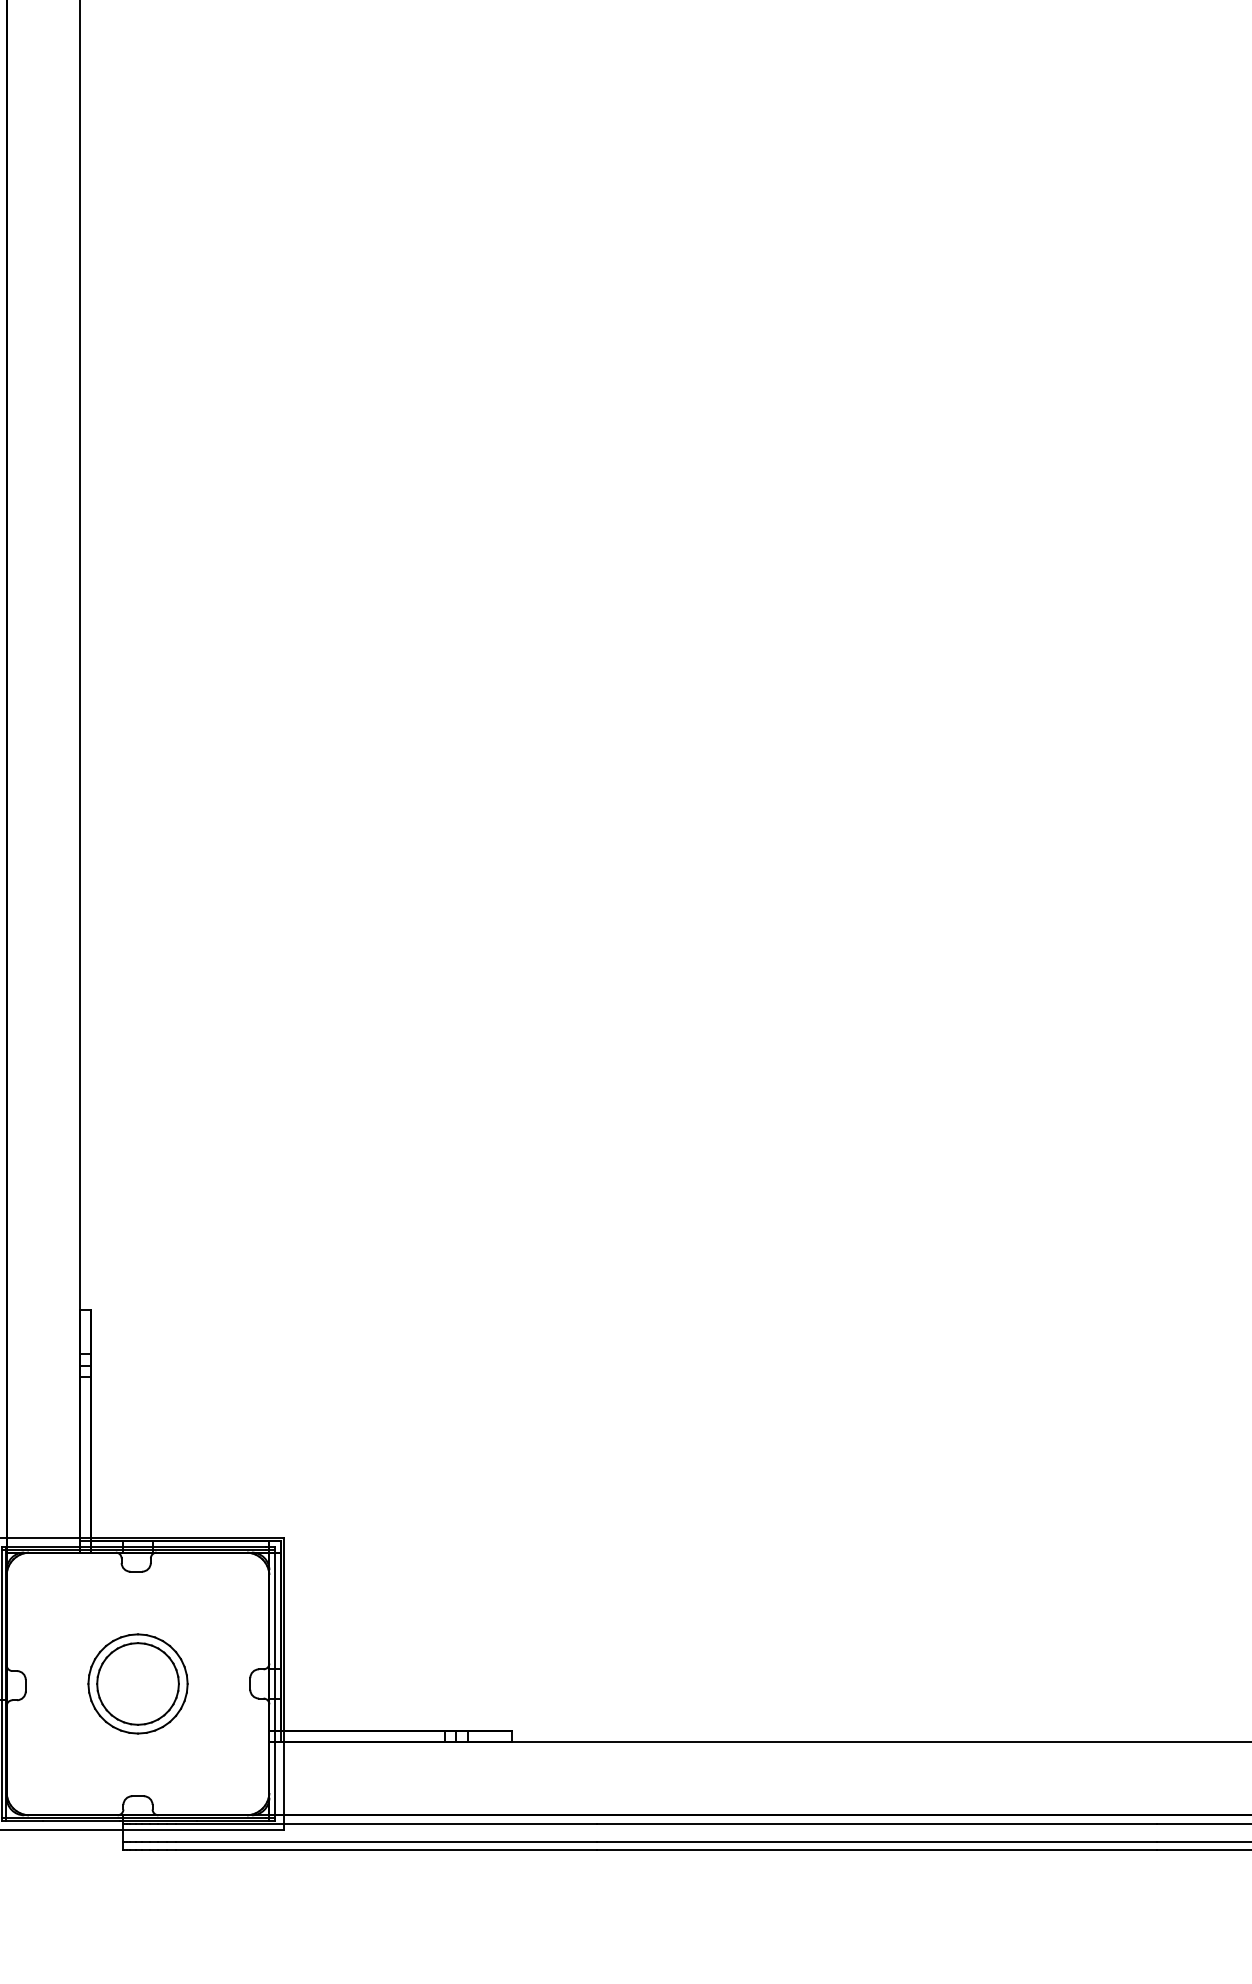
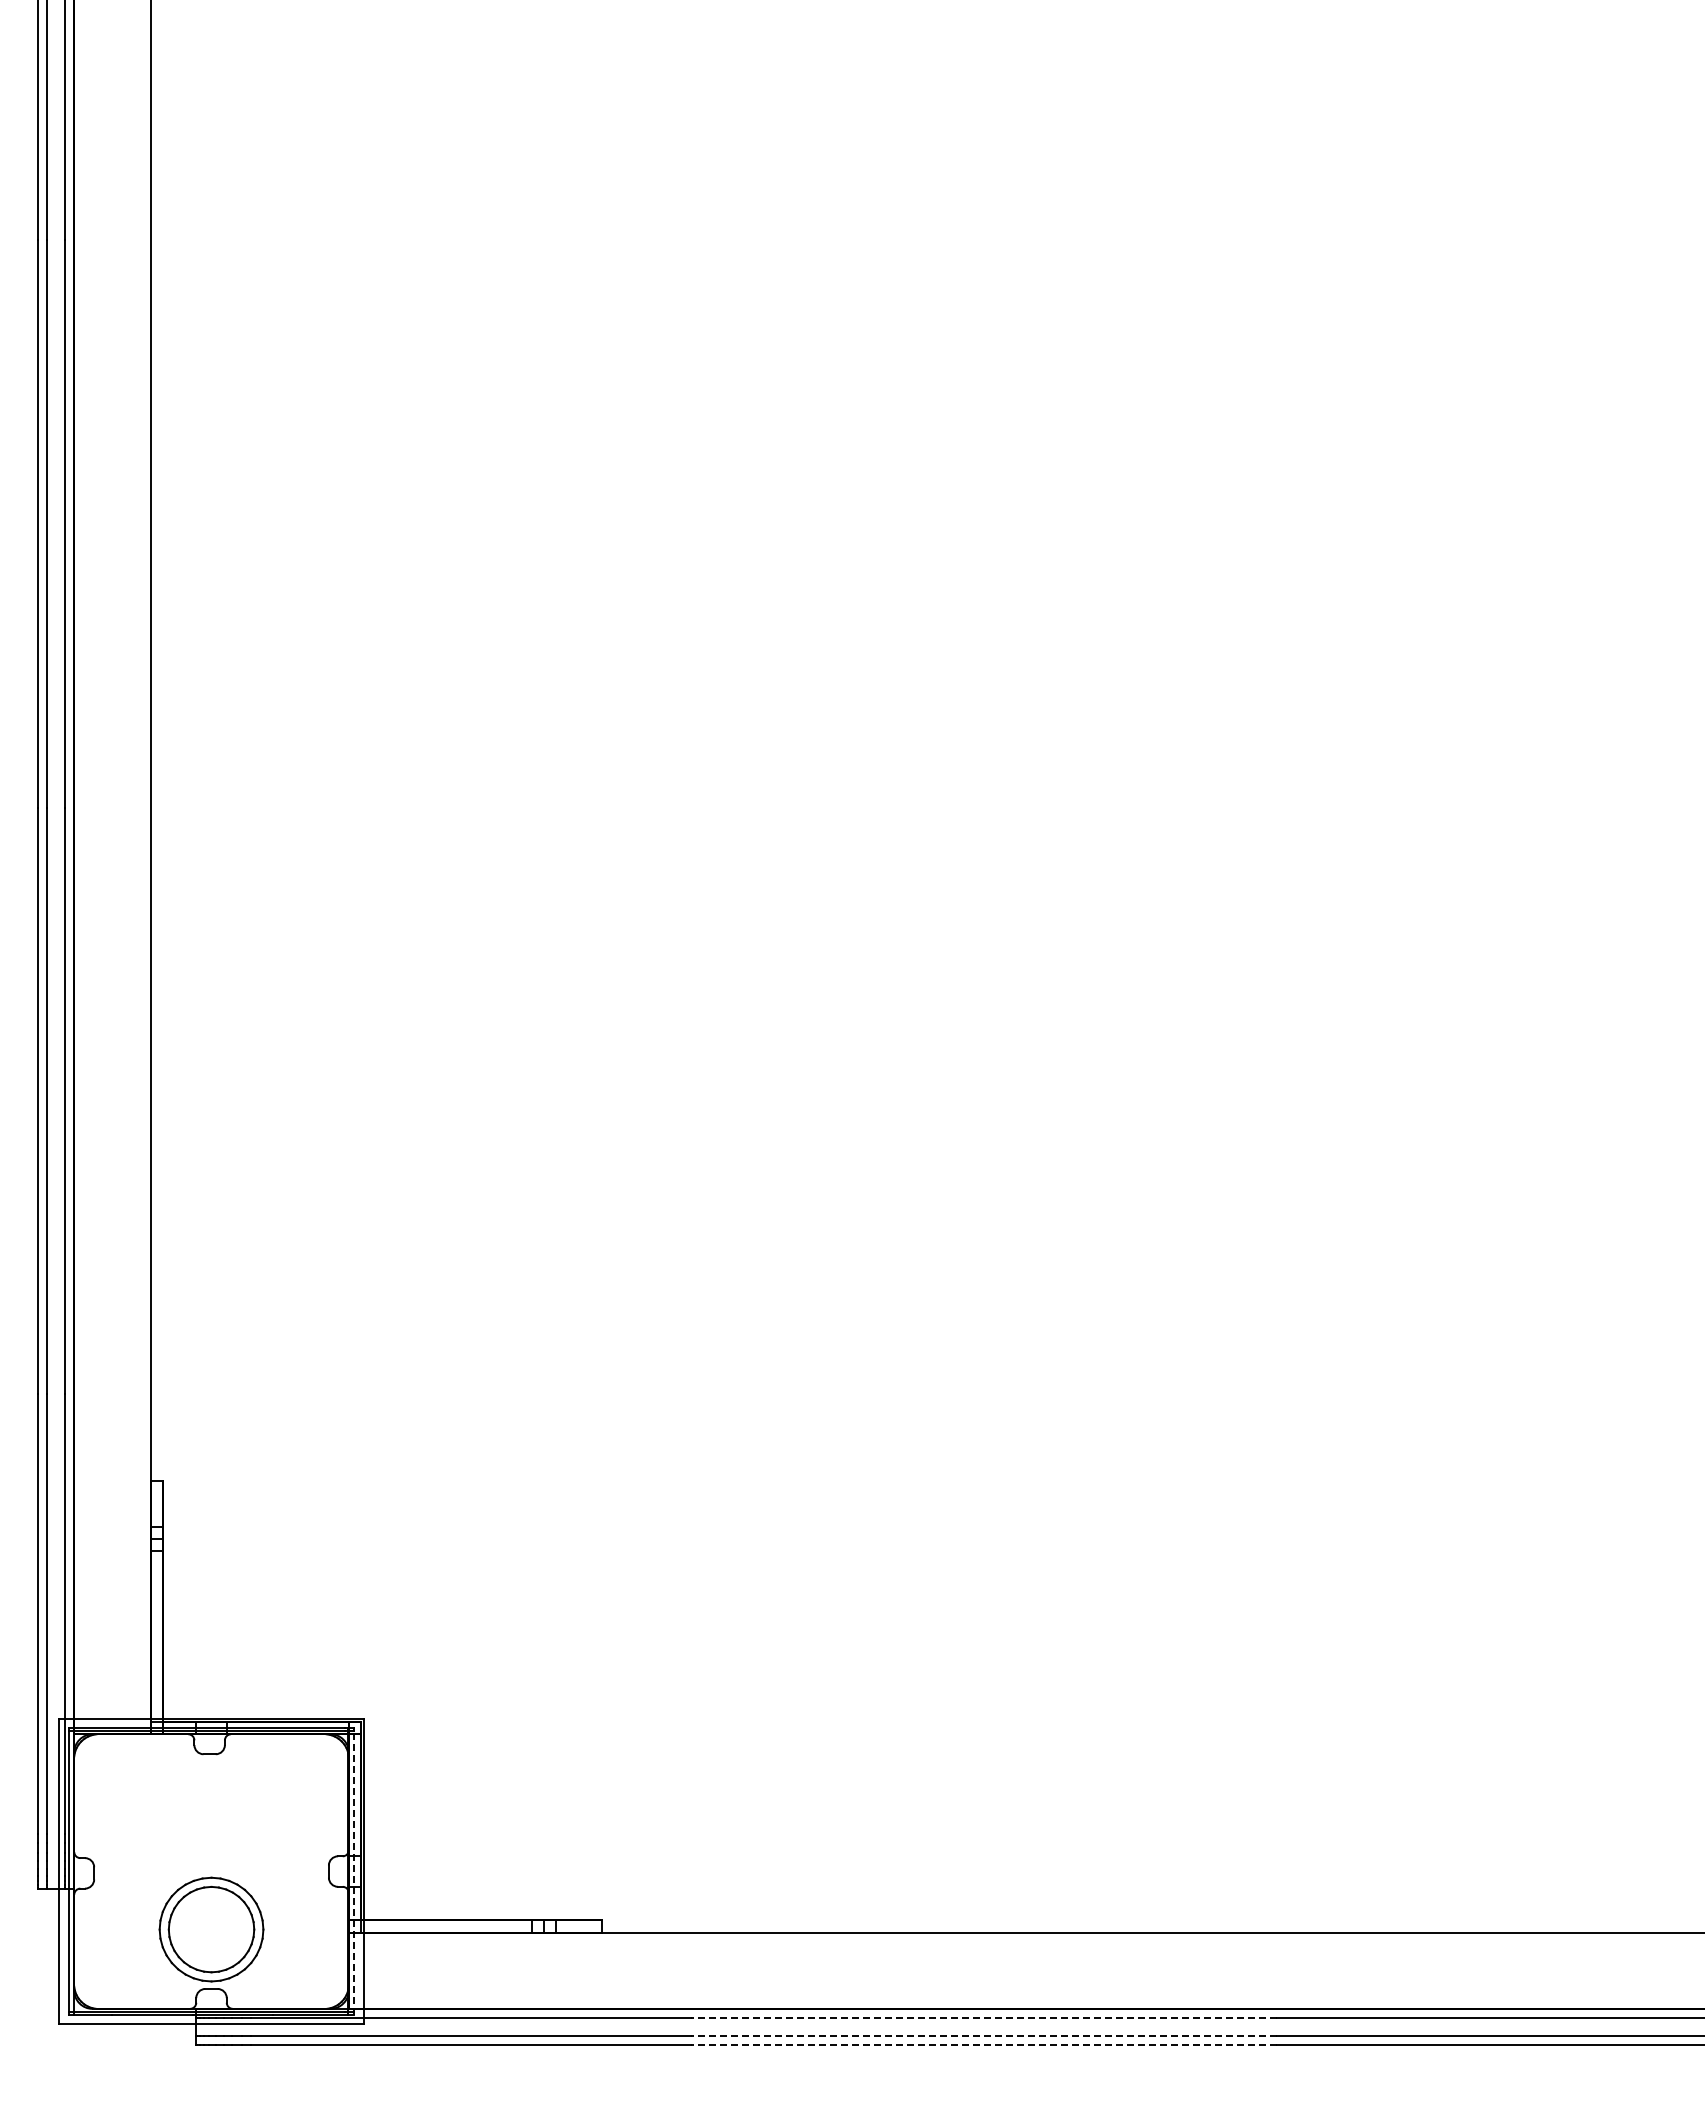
part: (138, 1683) -> (211, 1929), moved
line: (274, 1685) -> (354, 1873), solid -> dashed
line: (877, 1824) -> (984, 2018), solid -> dashed
line: (877, 1841) -> (984, 2036), solid -> dashed
line: (877, 1850) -> (984, 2045), solid -> dashed

